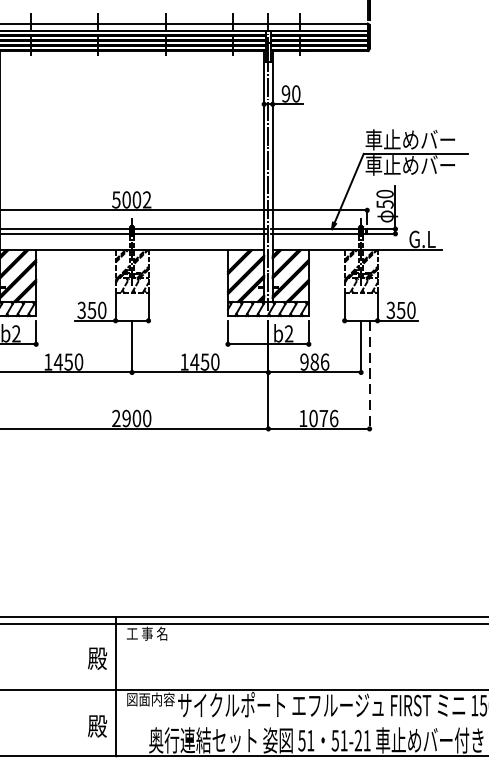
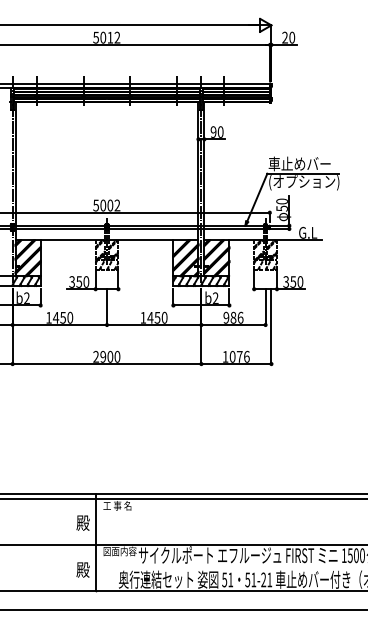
text: (415, 166) -> (303, 182), 車止めバー -> (オプション)
line: (369, 376) -> (271, 327), dashed -> solid

